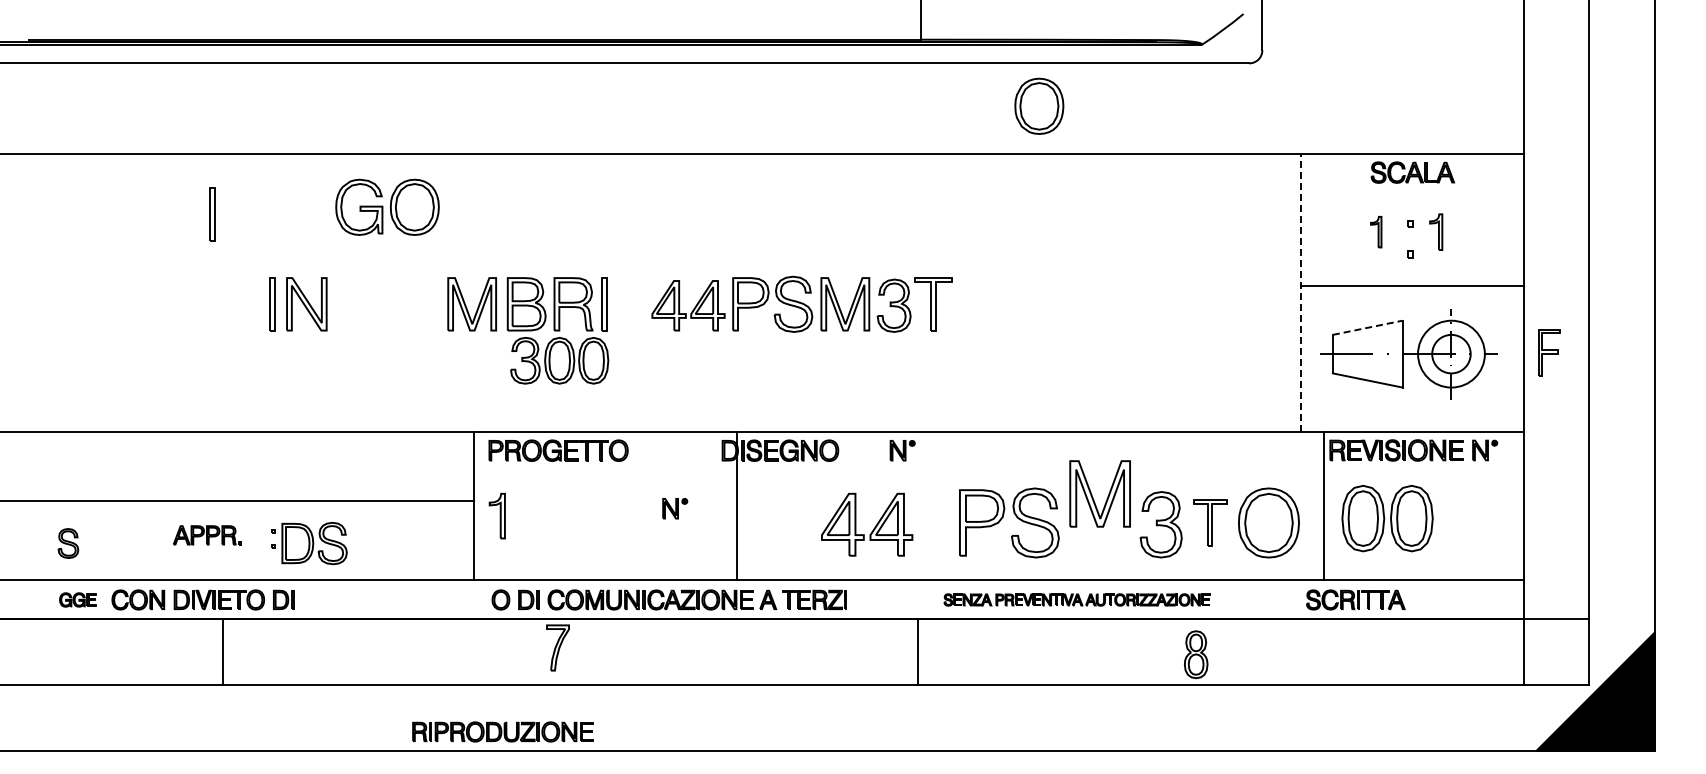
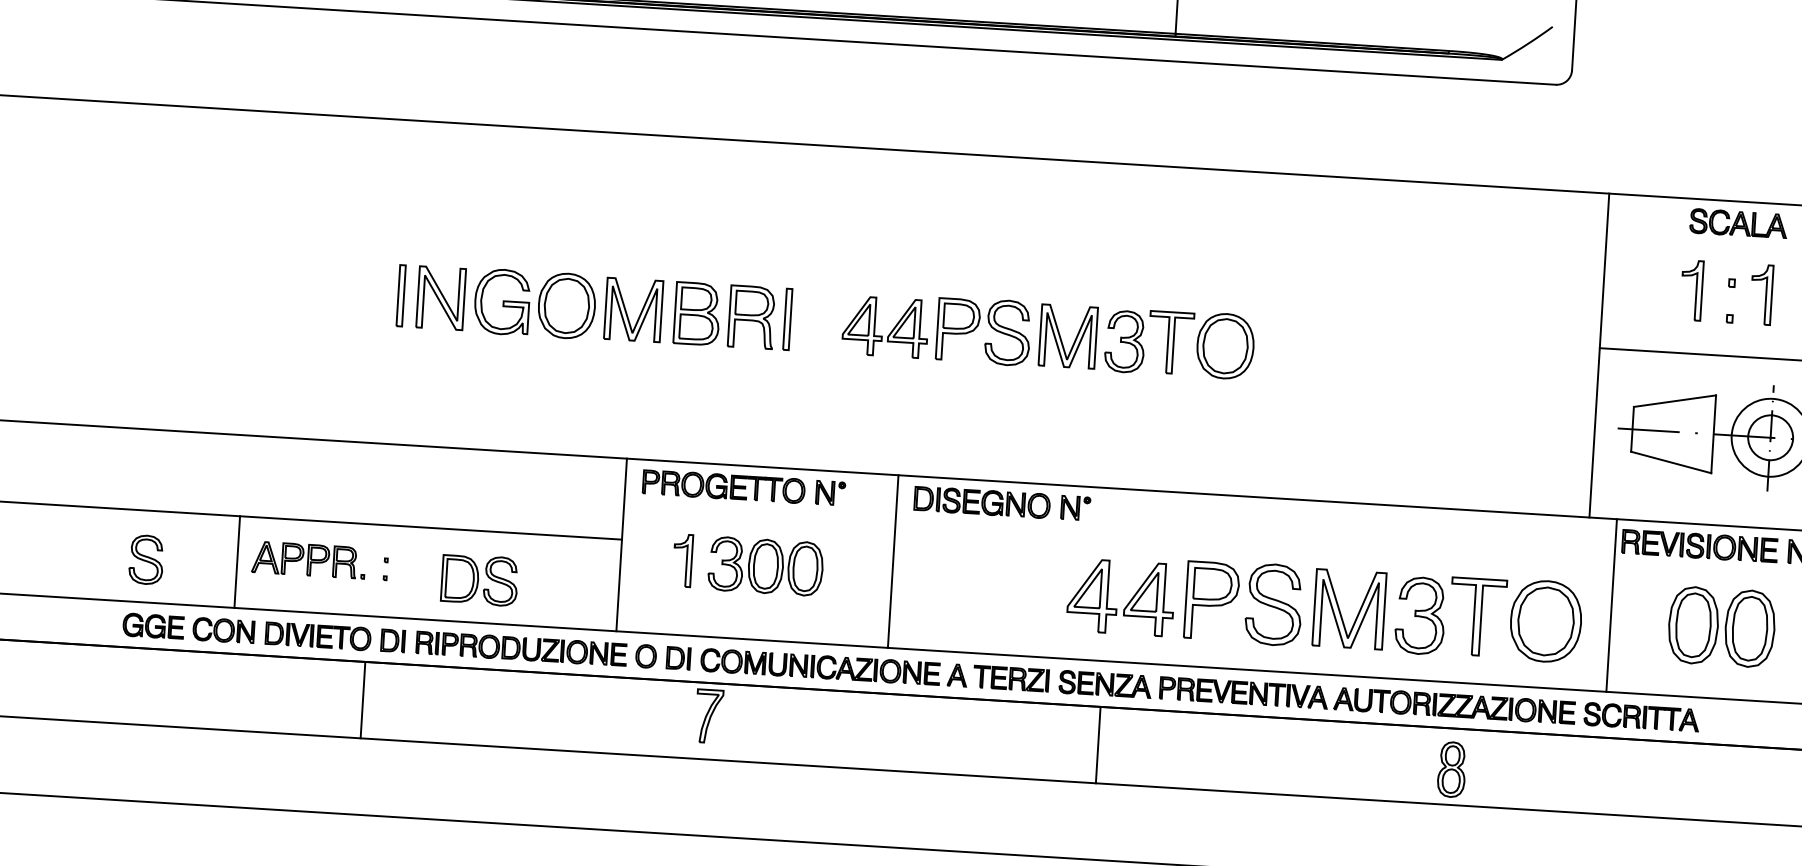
part: (1039, 105) -> (1225, 345), moved
part: (387, 206) -> (535, 303), moved
part: (212, 214) -> (337, 186), removed
part: (1375, 231) -> (1690, 289), size x1.67
part: (1435, 231) -> (1760, 293), size x1.43
line: (1300, 292) -> (1599, 355), dashed -> solid
line: (1367, 327) -> (1674, 400), dashed -> solid
part: (559, 360) -> (765, 566), moved
part: (902, 450) -> (1075, 507), moved
part: (1092, 494) -> (1340, 609), moved
line: (737, 505) -> (893, 561), moved
part: (675, 508) -> (830, 492), moved
part: (496, 515) -> (681, 559), moved
part: (1387, 518) -> (1721, 626), moved
part: (1210, 522) -> (1478, 616), size x1.43
part: (873, 528) -> (1128, 602), moved
part: (207, 535) -> (308, 560), size x1.43
line: (146, 540) -> (237, 561), added
part: (68, 543) -> (146, 559), size x1.43
part: (314, 543) -> (479, 580), moved
part: (77, 599) -> (153, 625), size x1.43
part: (1076, 599) -> (1316, 696), size x1.67
line: (223, 652) -> (363, 700), moved
line: (918, 652) -> (1098, 745), moved
part: (502, 731) -> (521, 648), moved

